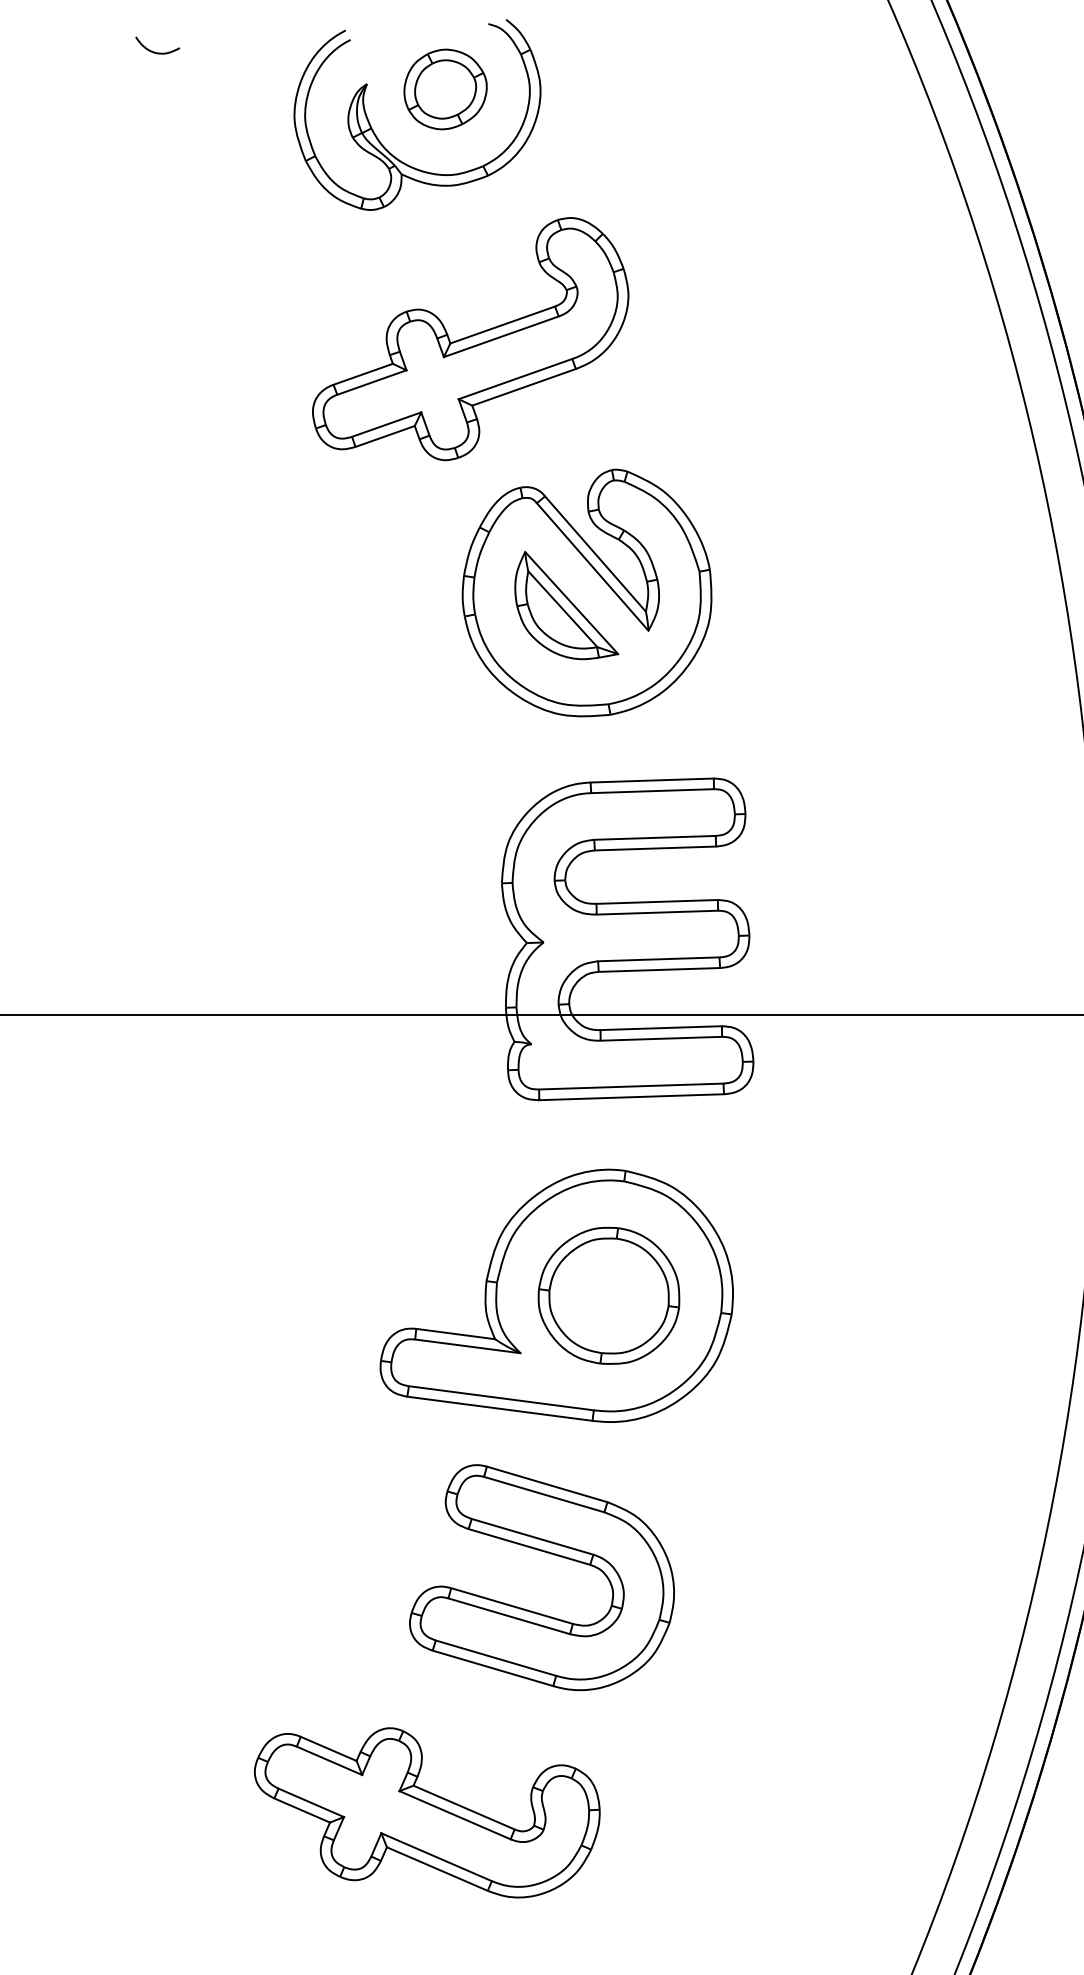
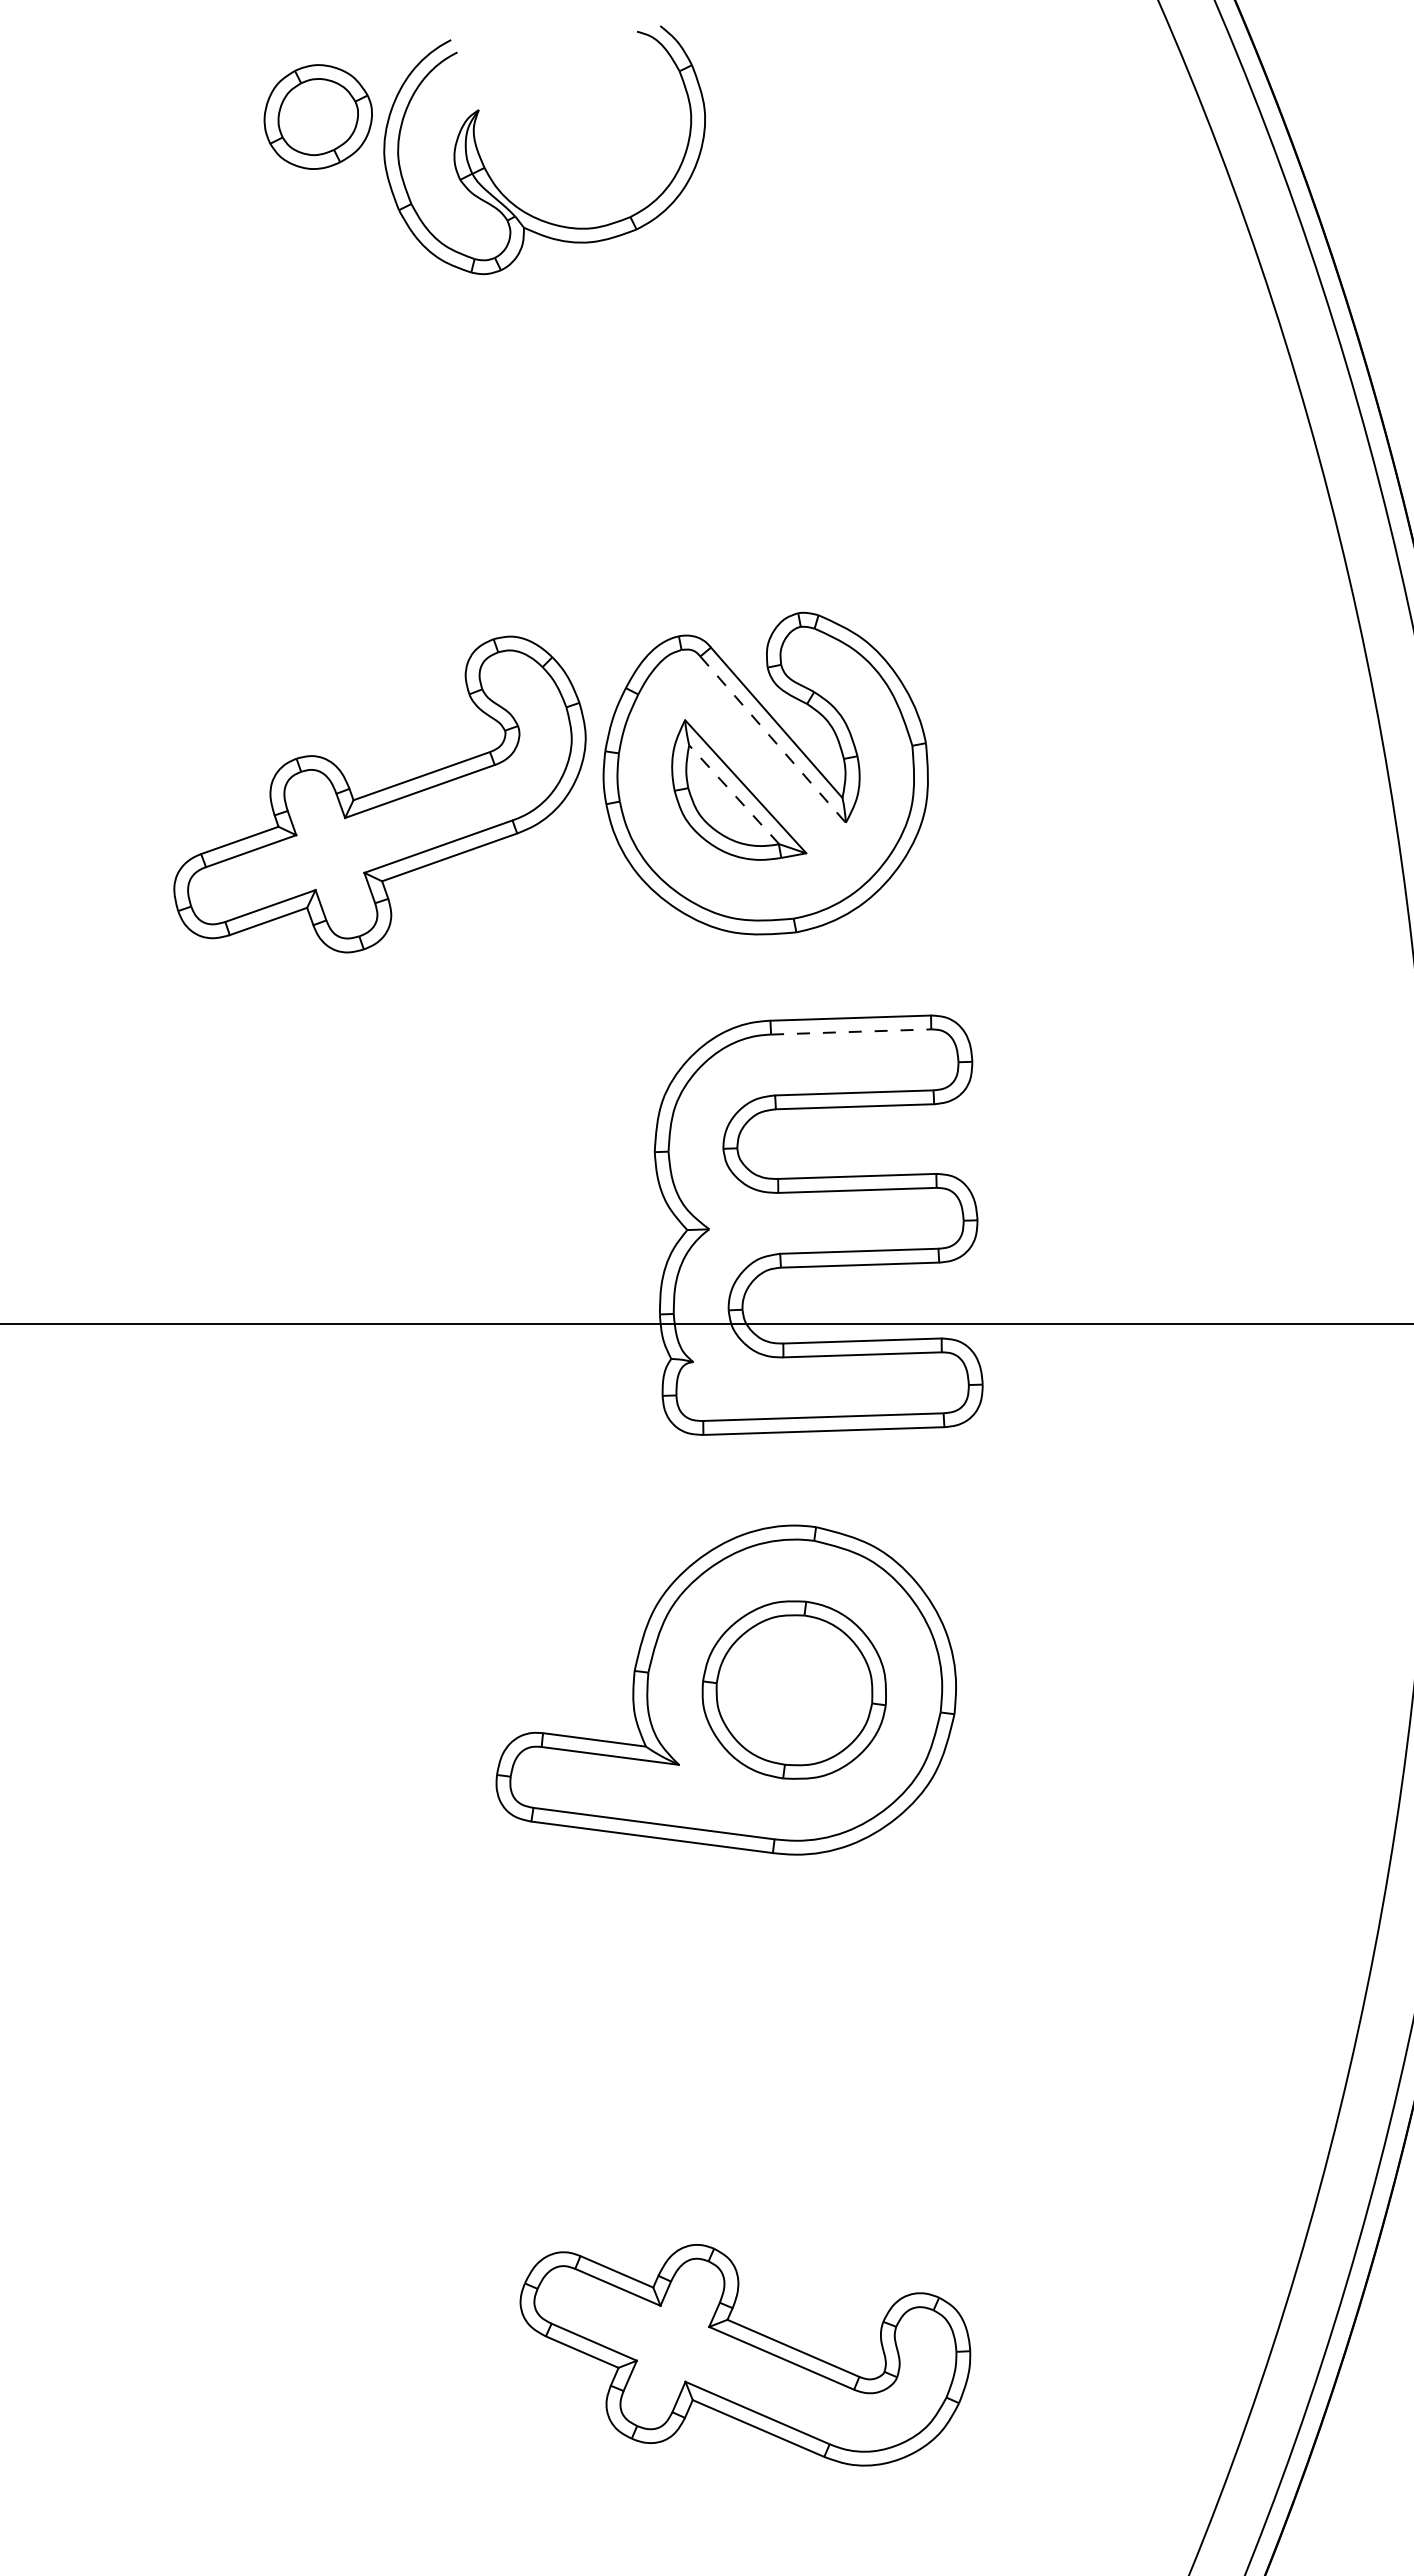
curve: (156, 52) -> (204, 68), removed
part: (444, 89) -> (317, 116), moved
part: (470, 339) -> (379, 794), moved
line: (592, 566) -> (773, 739), solid -> dashed
line: (563, 609) -> (734, 794), solid -> dashed
line: (652, 790) -> (851, 1031), solid -> dashed
part: (549, 1553) -> (716, 2026), removed
part: (427, 1813) -> (745, 2355), moved

